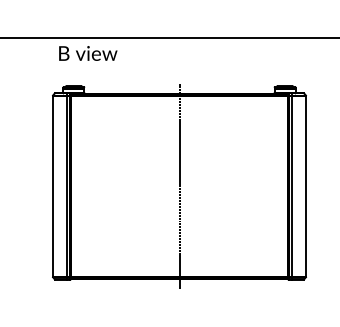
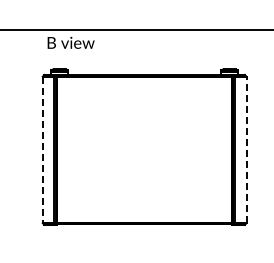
line: (179, 185) -> (144, 149), removed
line: (305, 185) -> (246, 149), solid -> dashed
line: (52, 187) -> (42, 150), solid -> dashed

